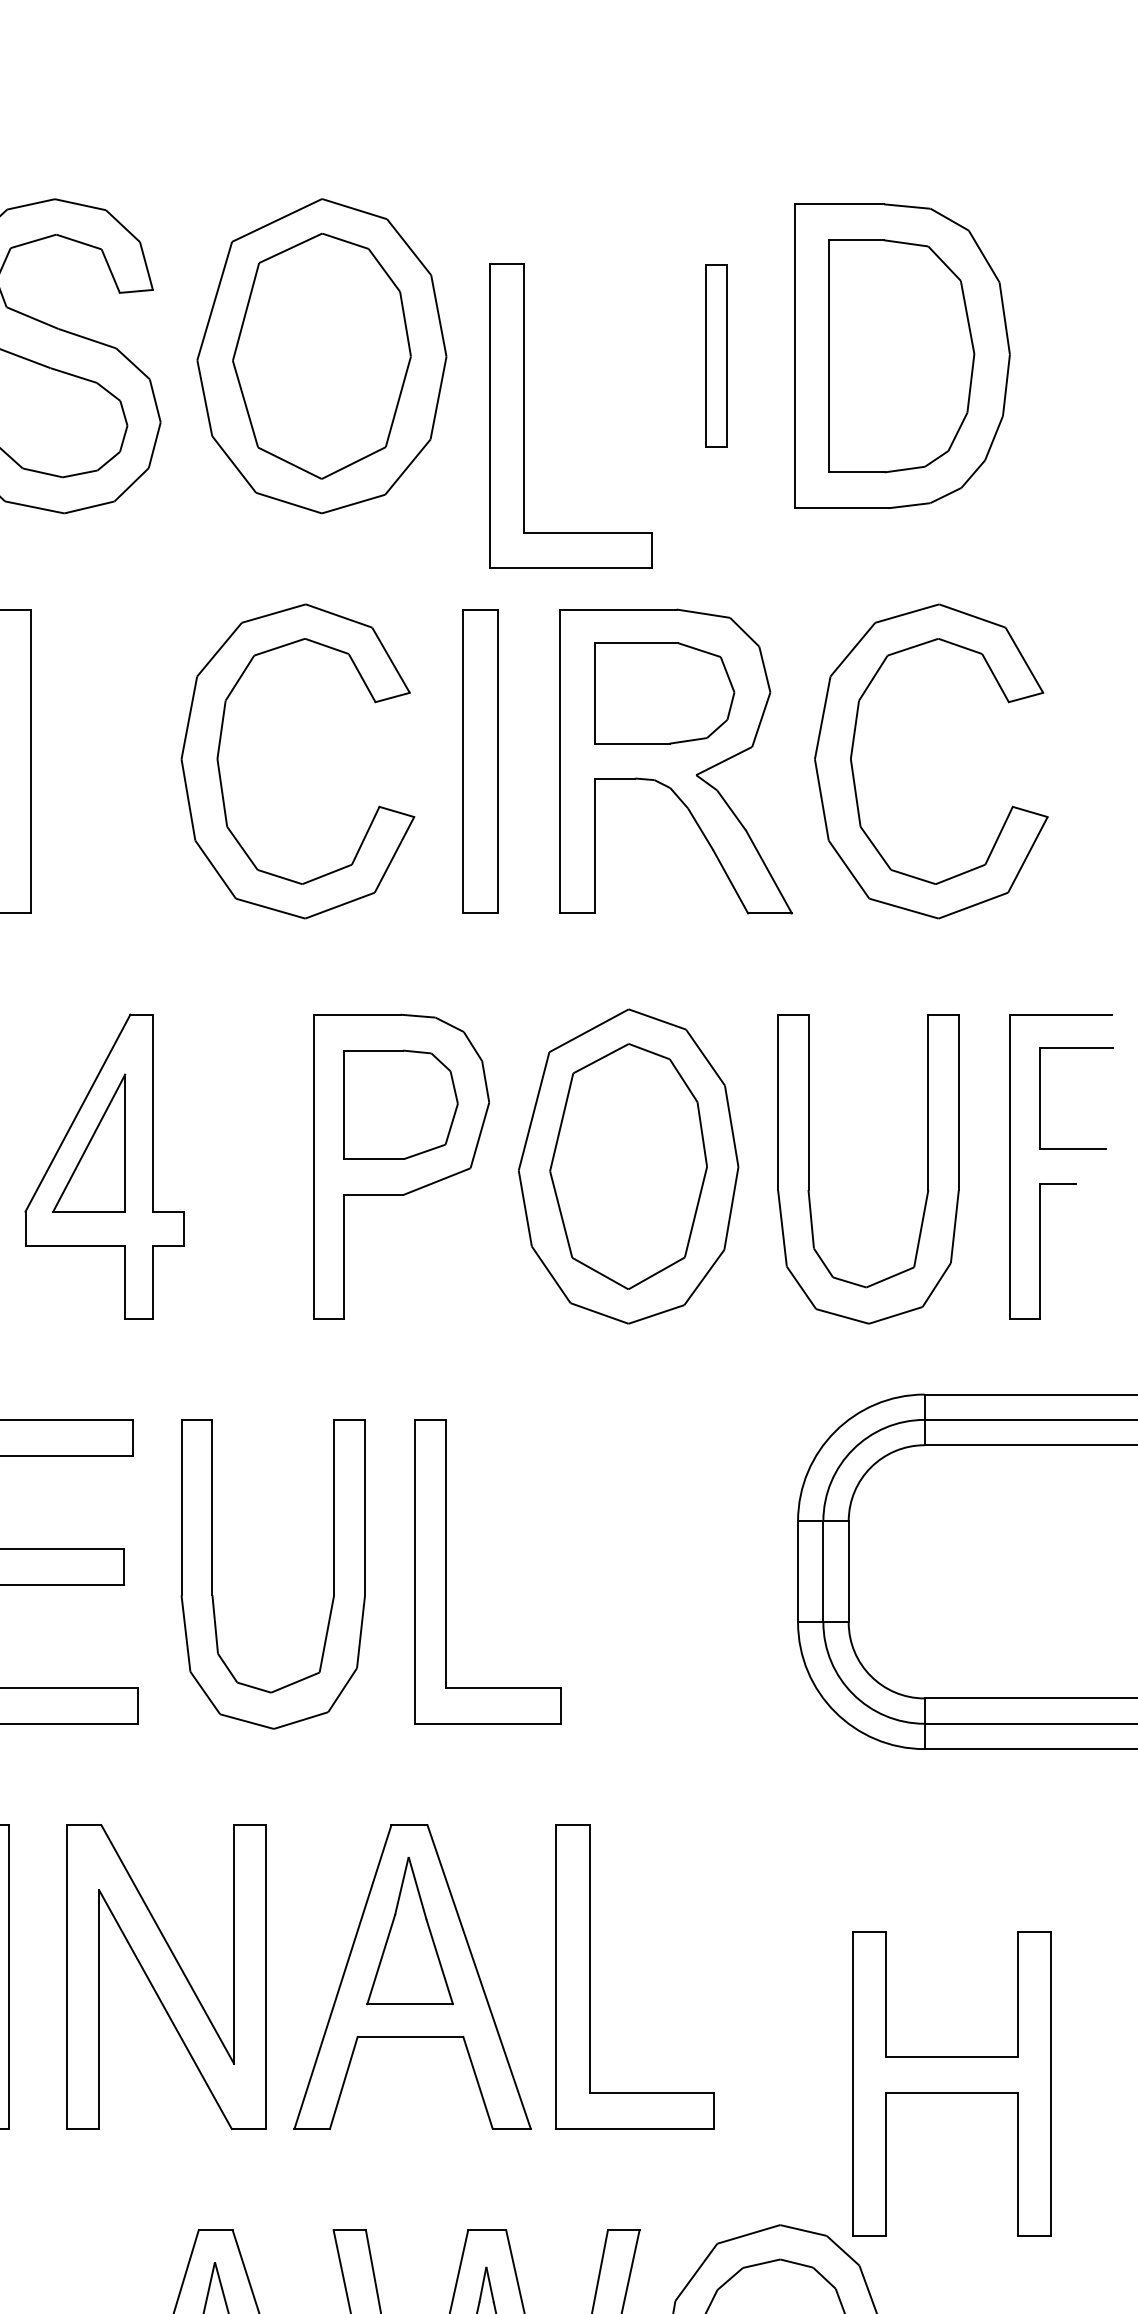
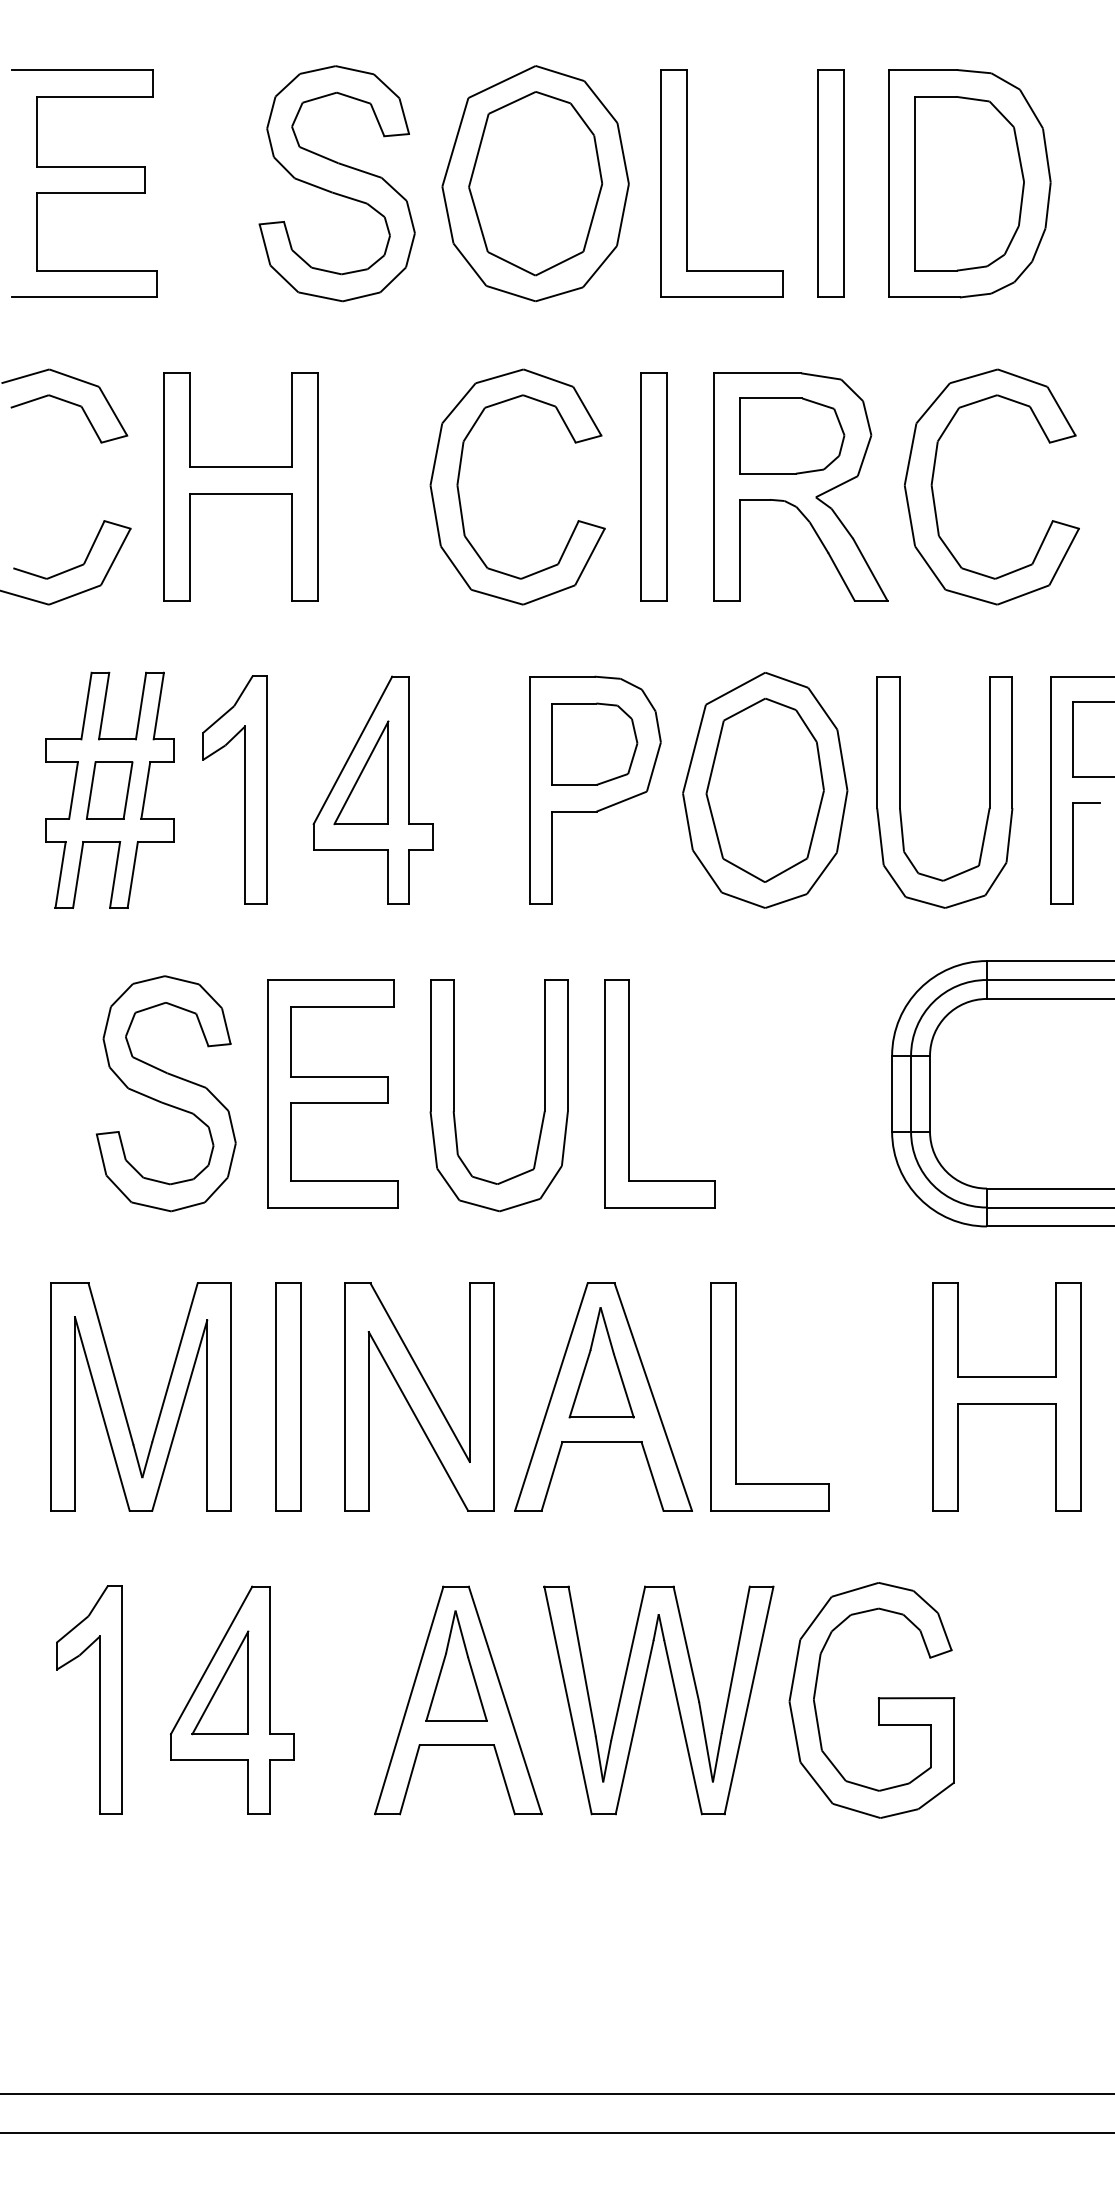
part: (715, 355) -> (830, 183), size x1.67
part: (524, 416) -> (687, 183), moved
part: (950, 2083) -> (1006, 1396), moved

